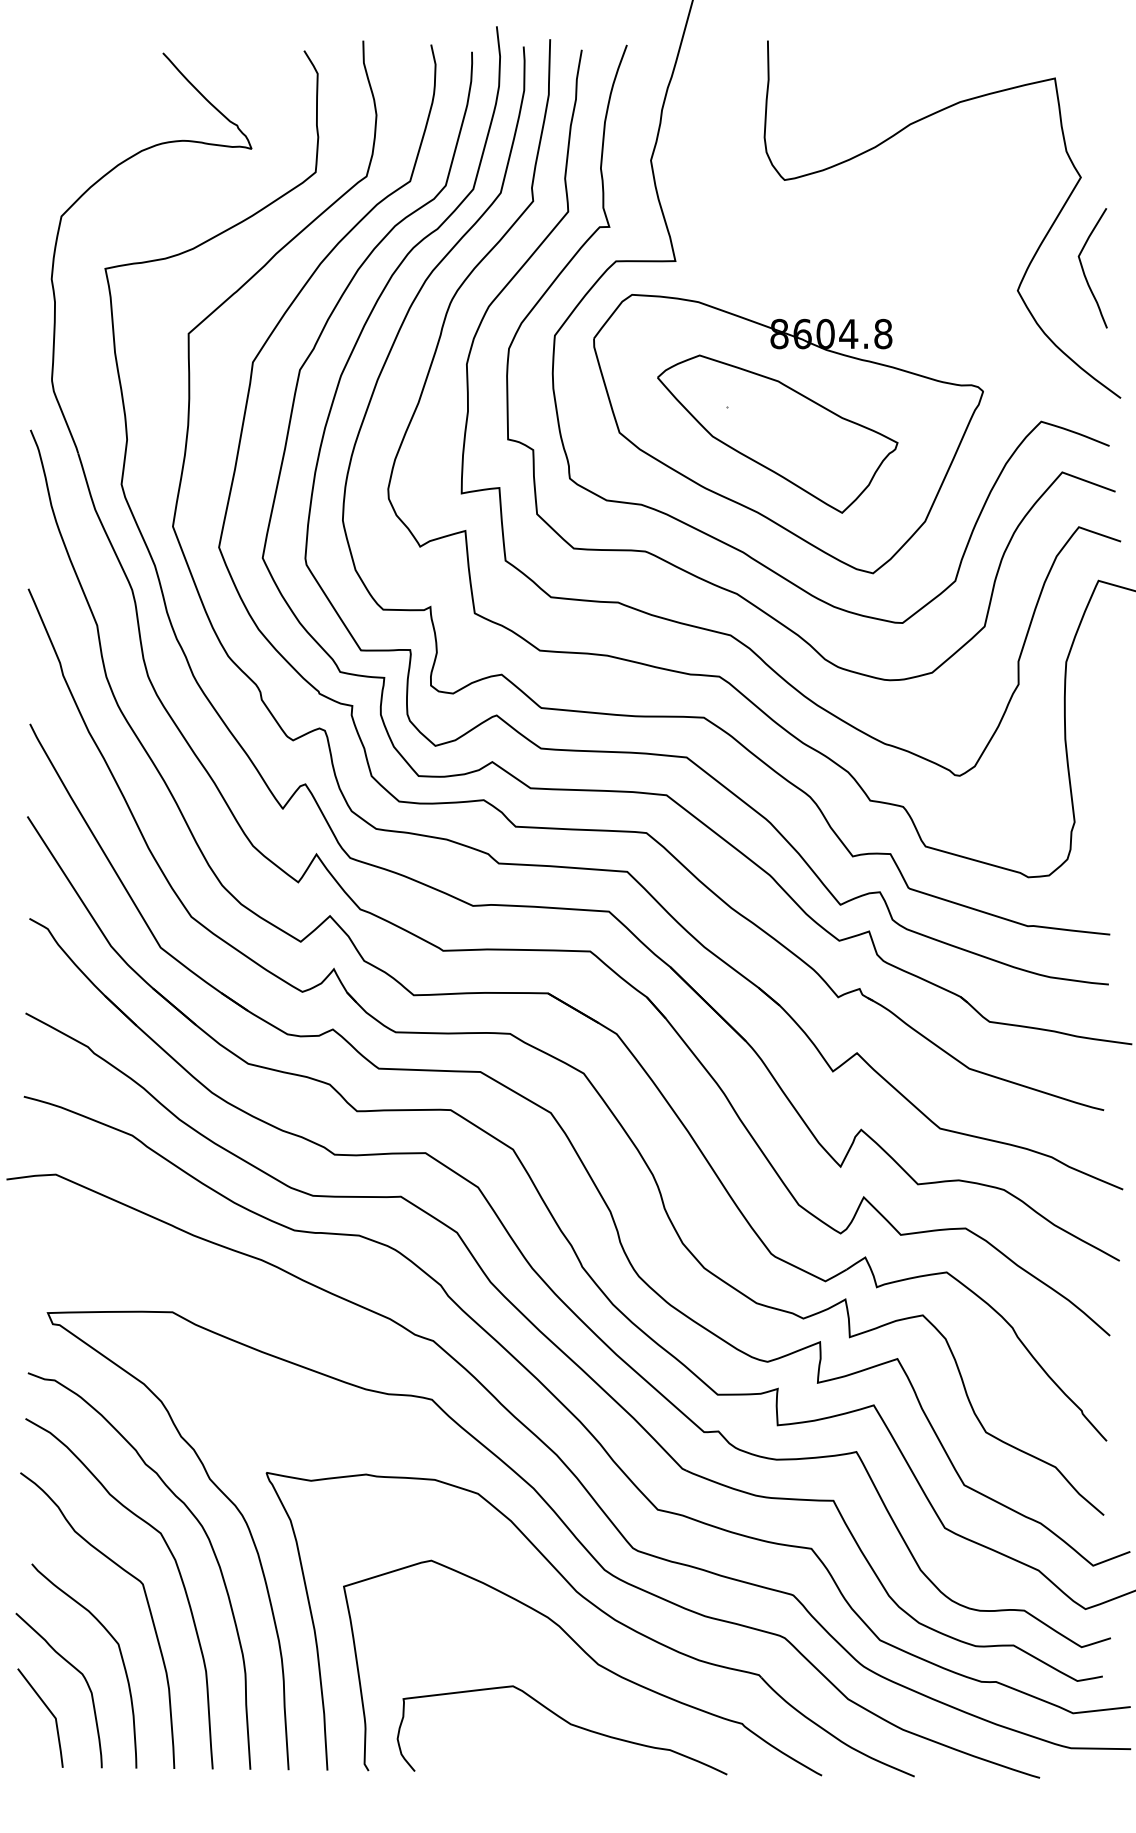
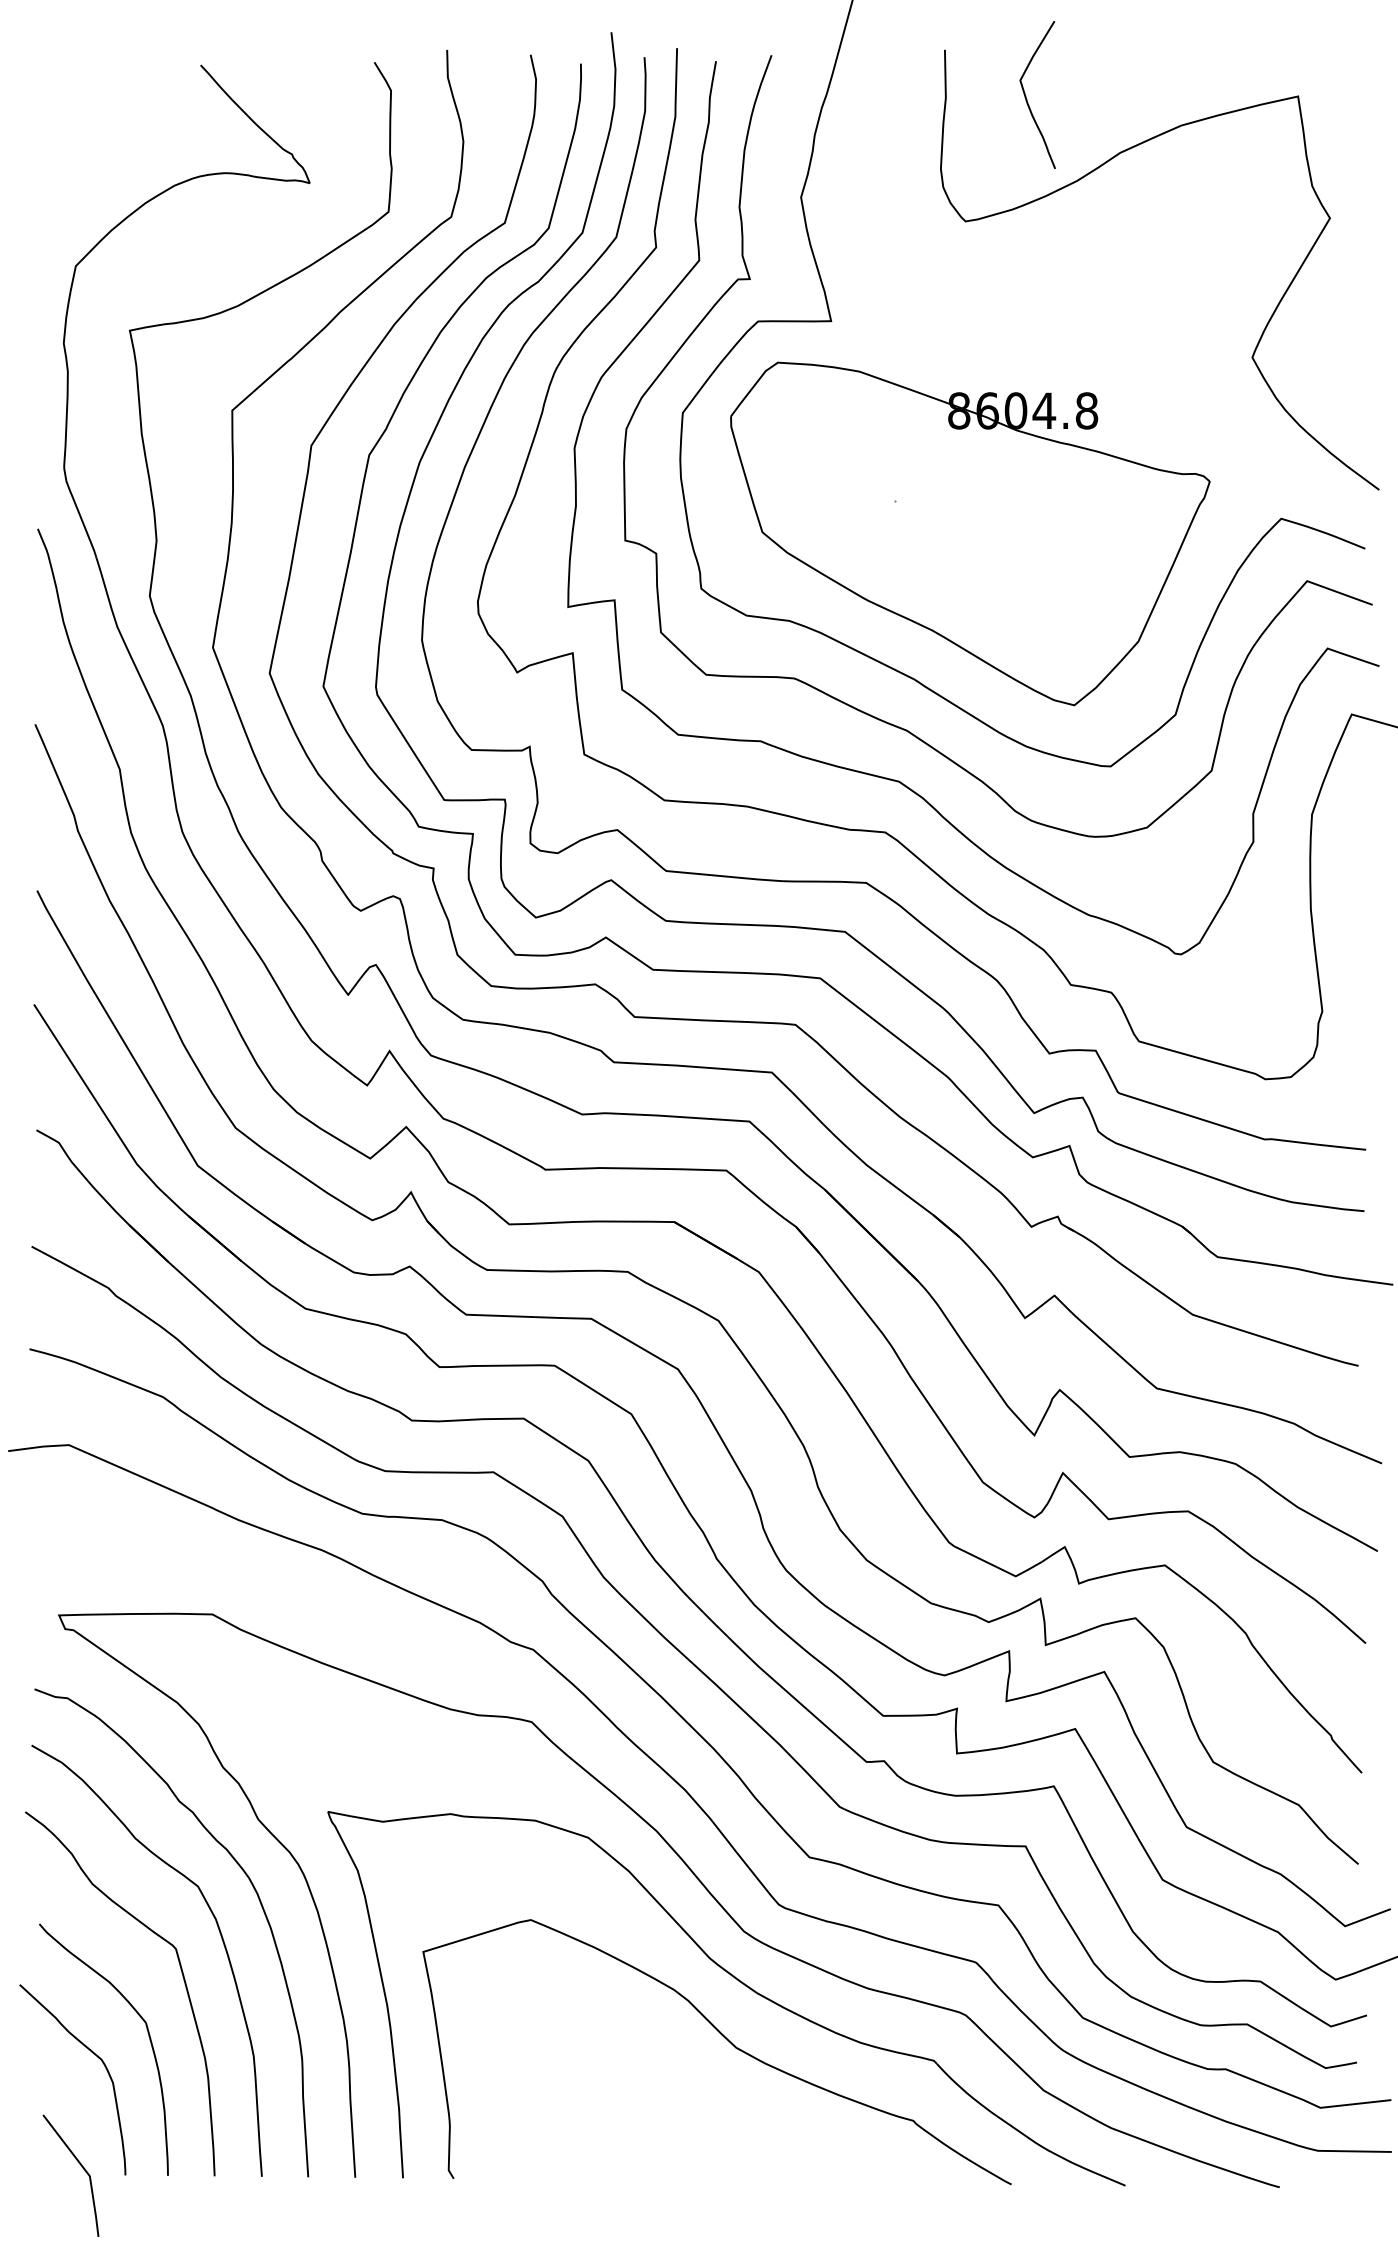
curve: (1084, 271) -> (1027, 99), moved
part: (777, 433) -> (956, 533), removed
line: (49, 1712) -> (82, 2168), moved
curve: (566, 1722) -> (697, 2119), removed

